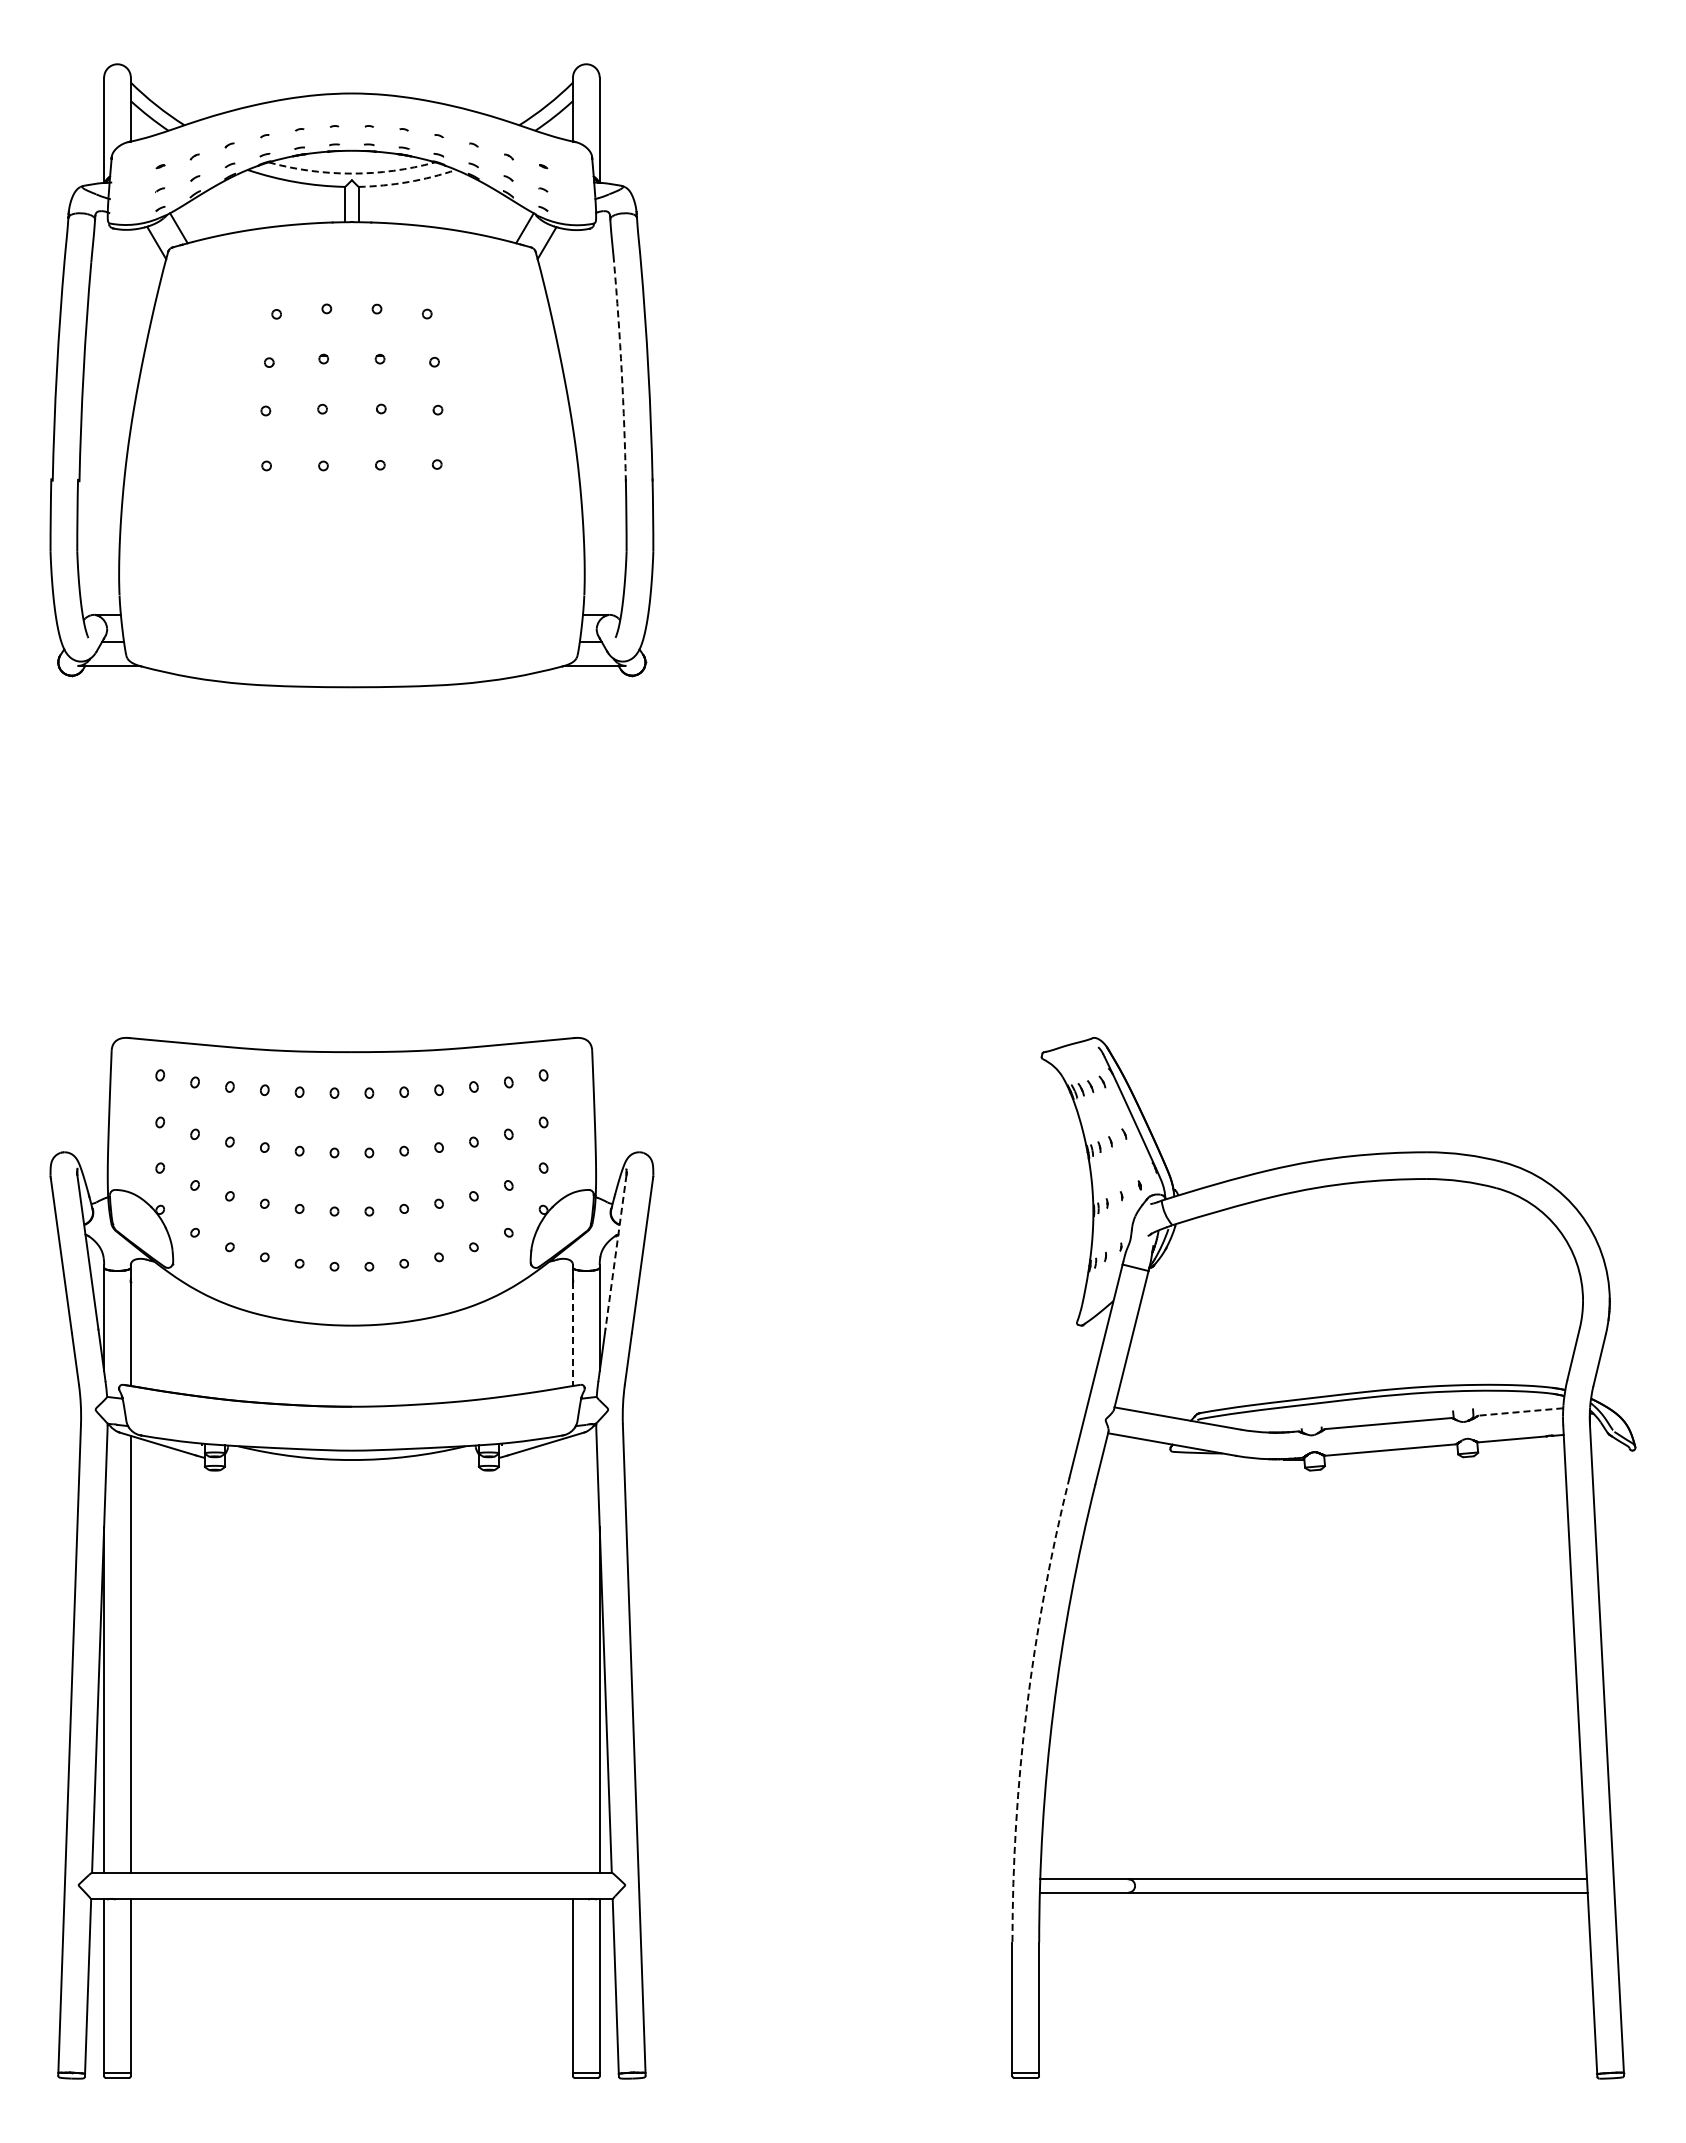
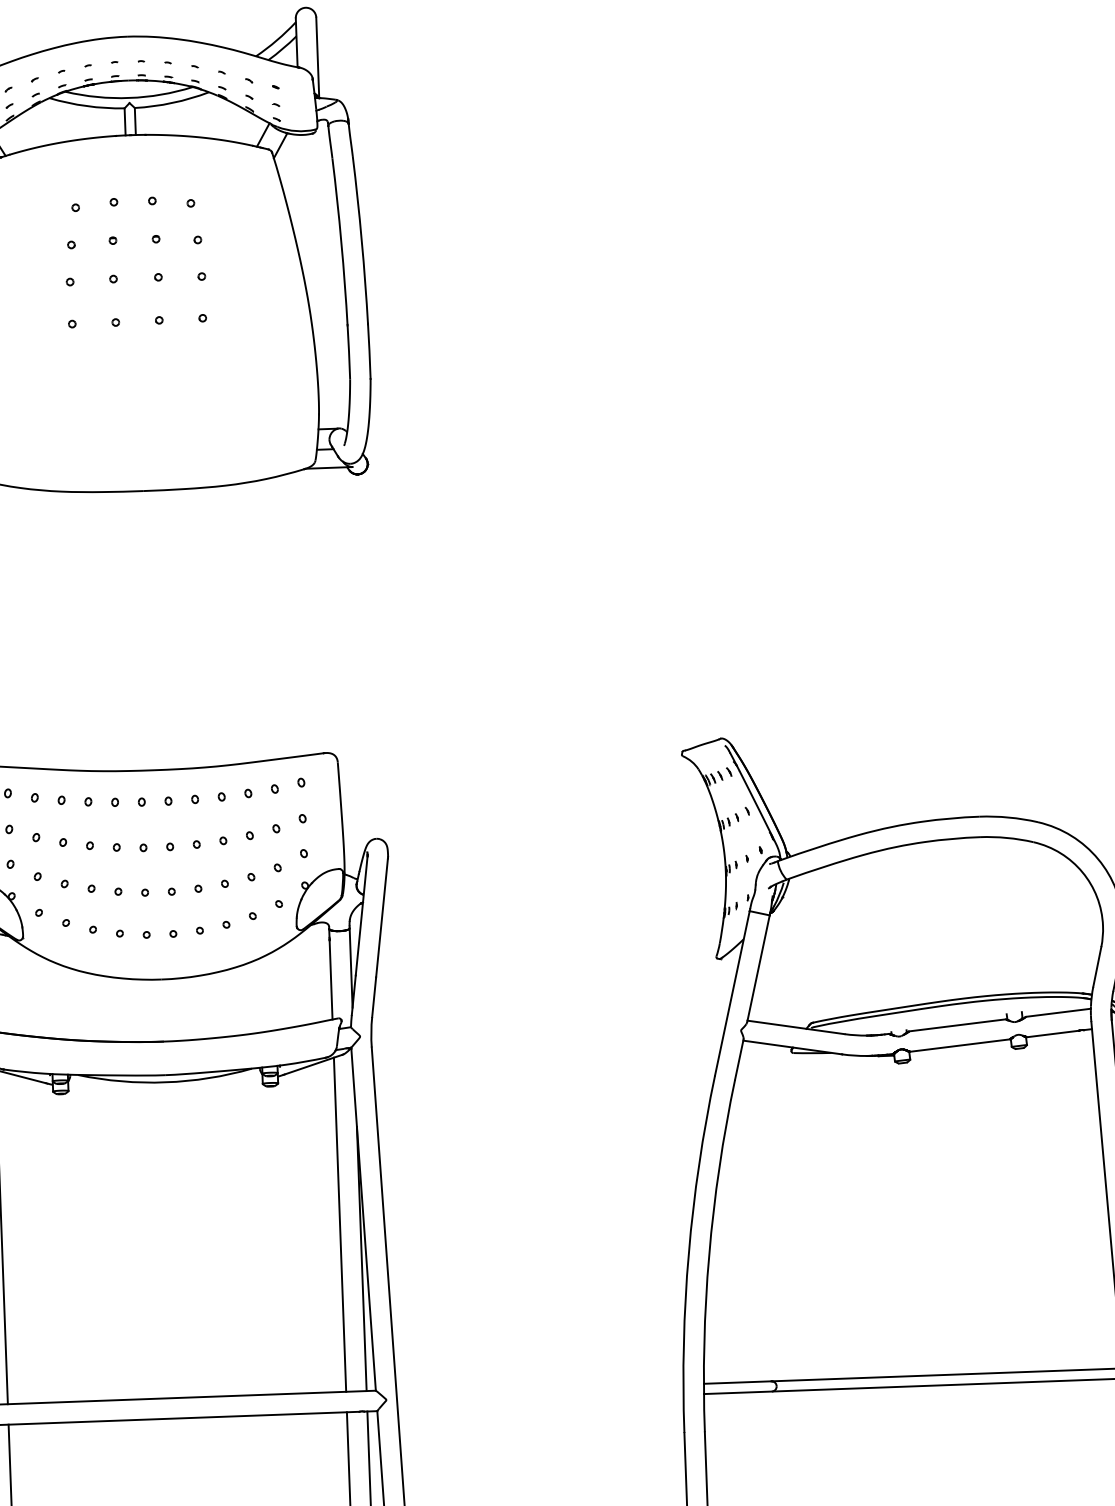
arc: (351, 173) -> (129, 97), dashed -> solid
arc: (408, 182) -> (172, 103), dashed -> solid
arc: (621, 372) -> (341, 242), dashed -> solid
line: (615, 1252) -> (361, 916), dashed -> solid
line: (573, 1334) -> (331, 980), dashed -> solid
line: (1520, 1412) -> (1058, 1013), dashed -> solid
line: (573, 1653) -> (340, 1224), added
arc: (1026, 1708) -> (688, 1253), dashed -> solid

